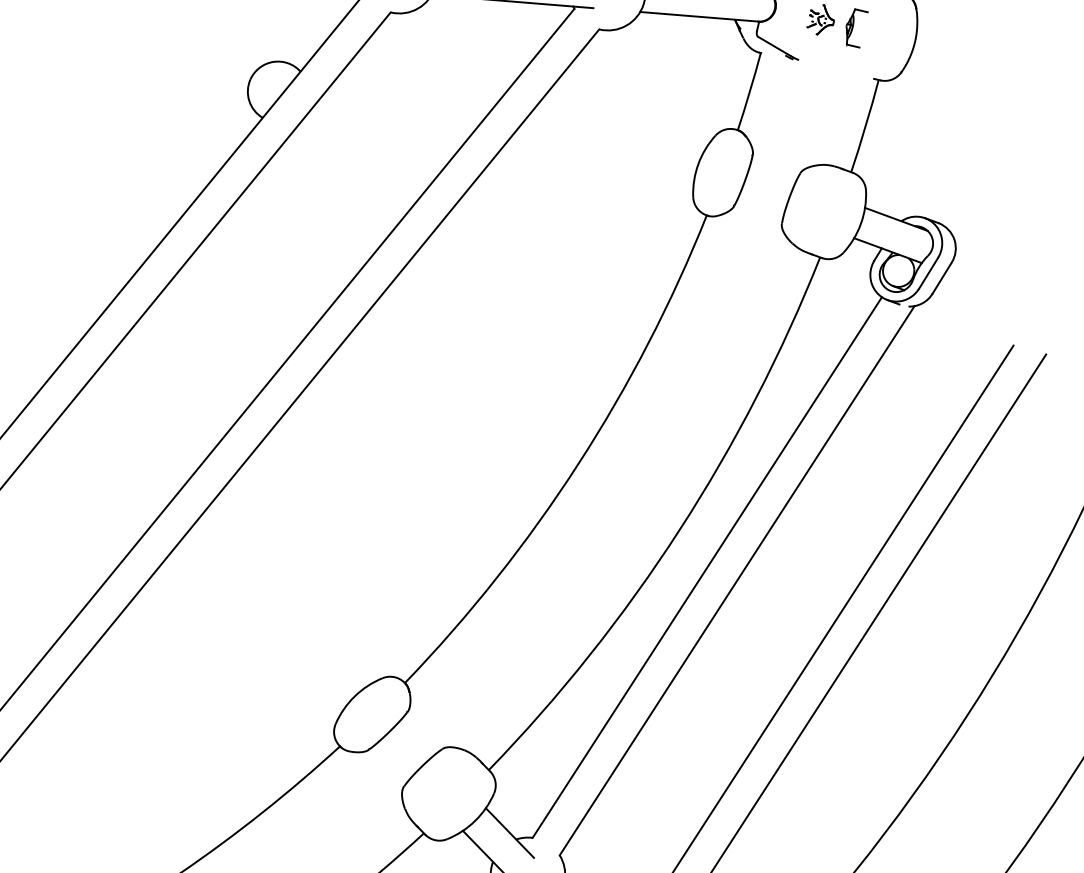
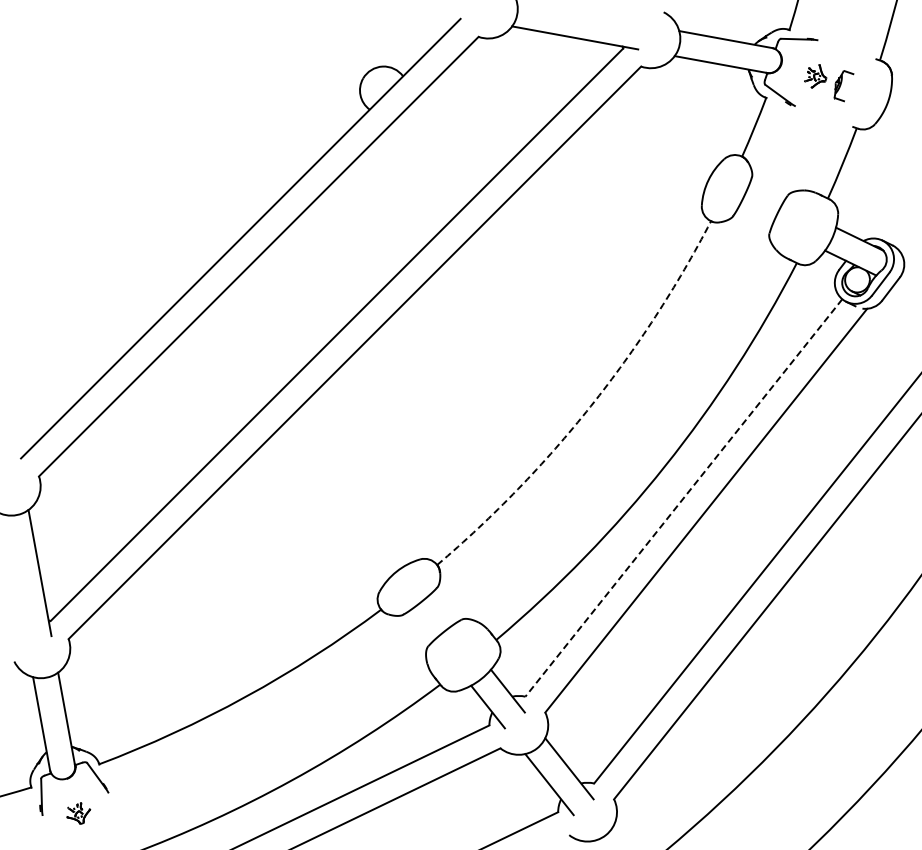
arc: (578, 464) -> (590, 406), solid -> dashed
line: (706, 568) -> (683, 498), solid -> dashed

